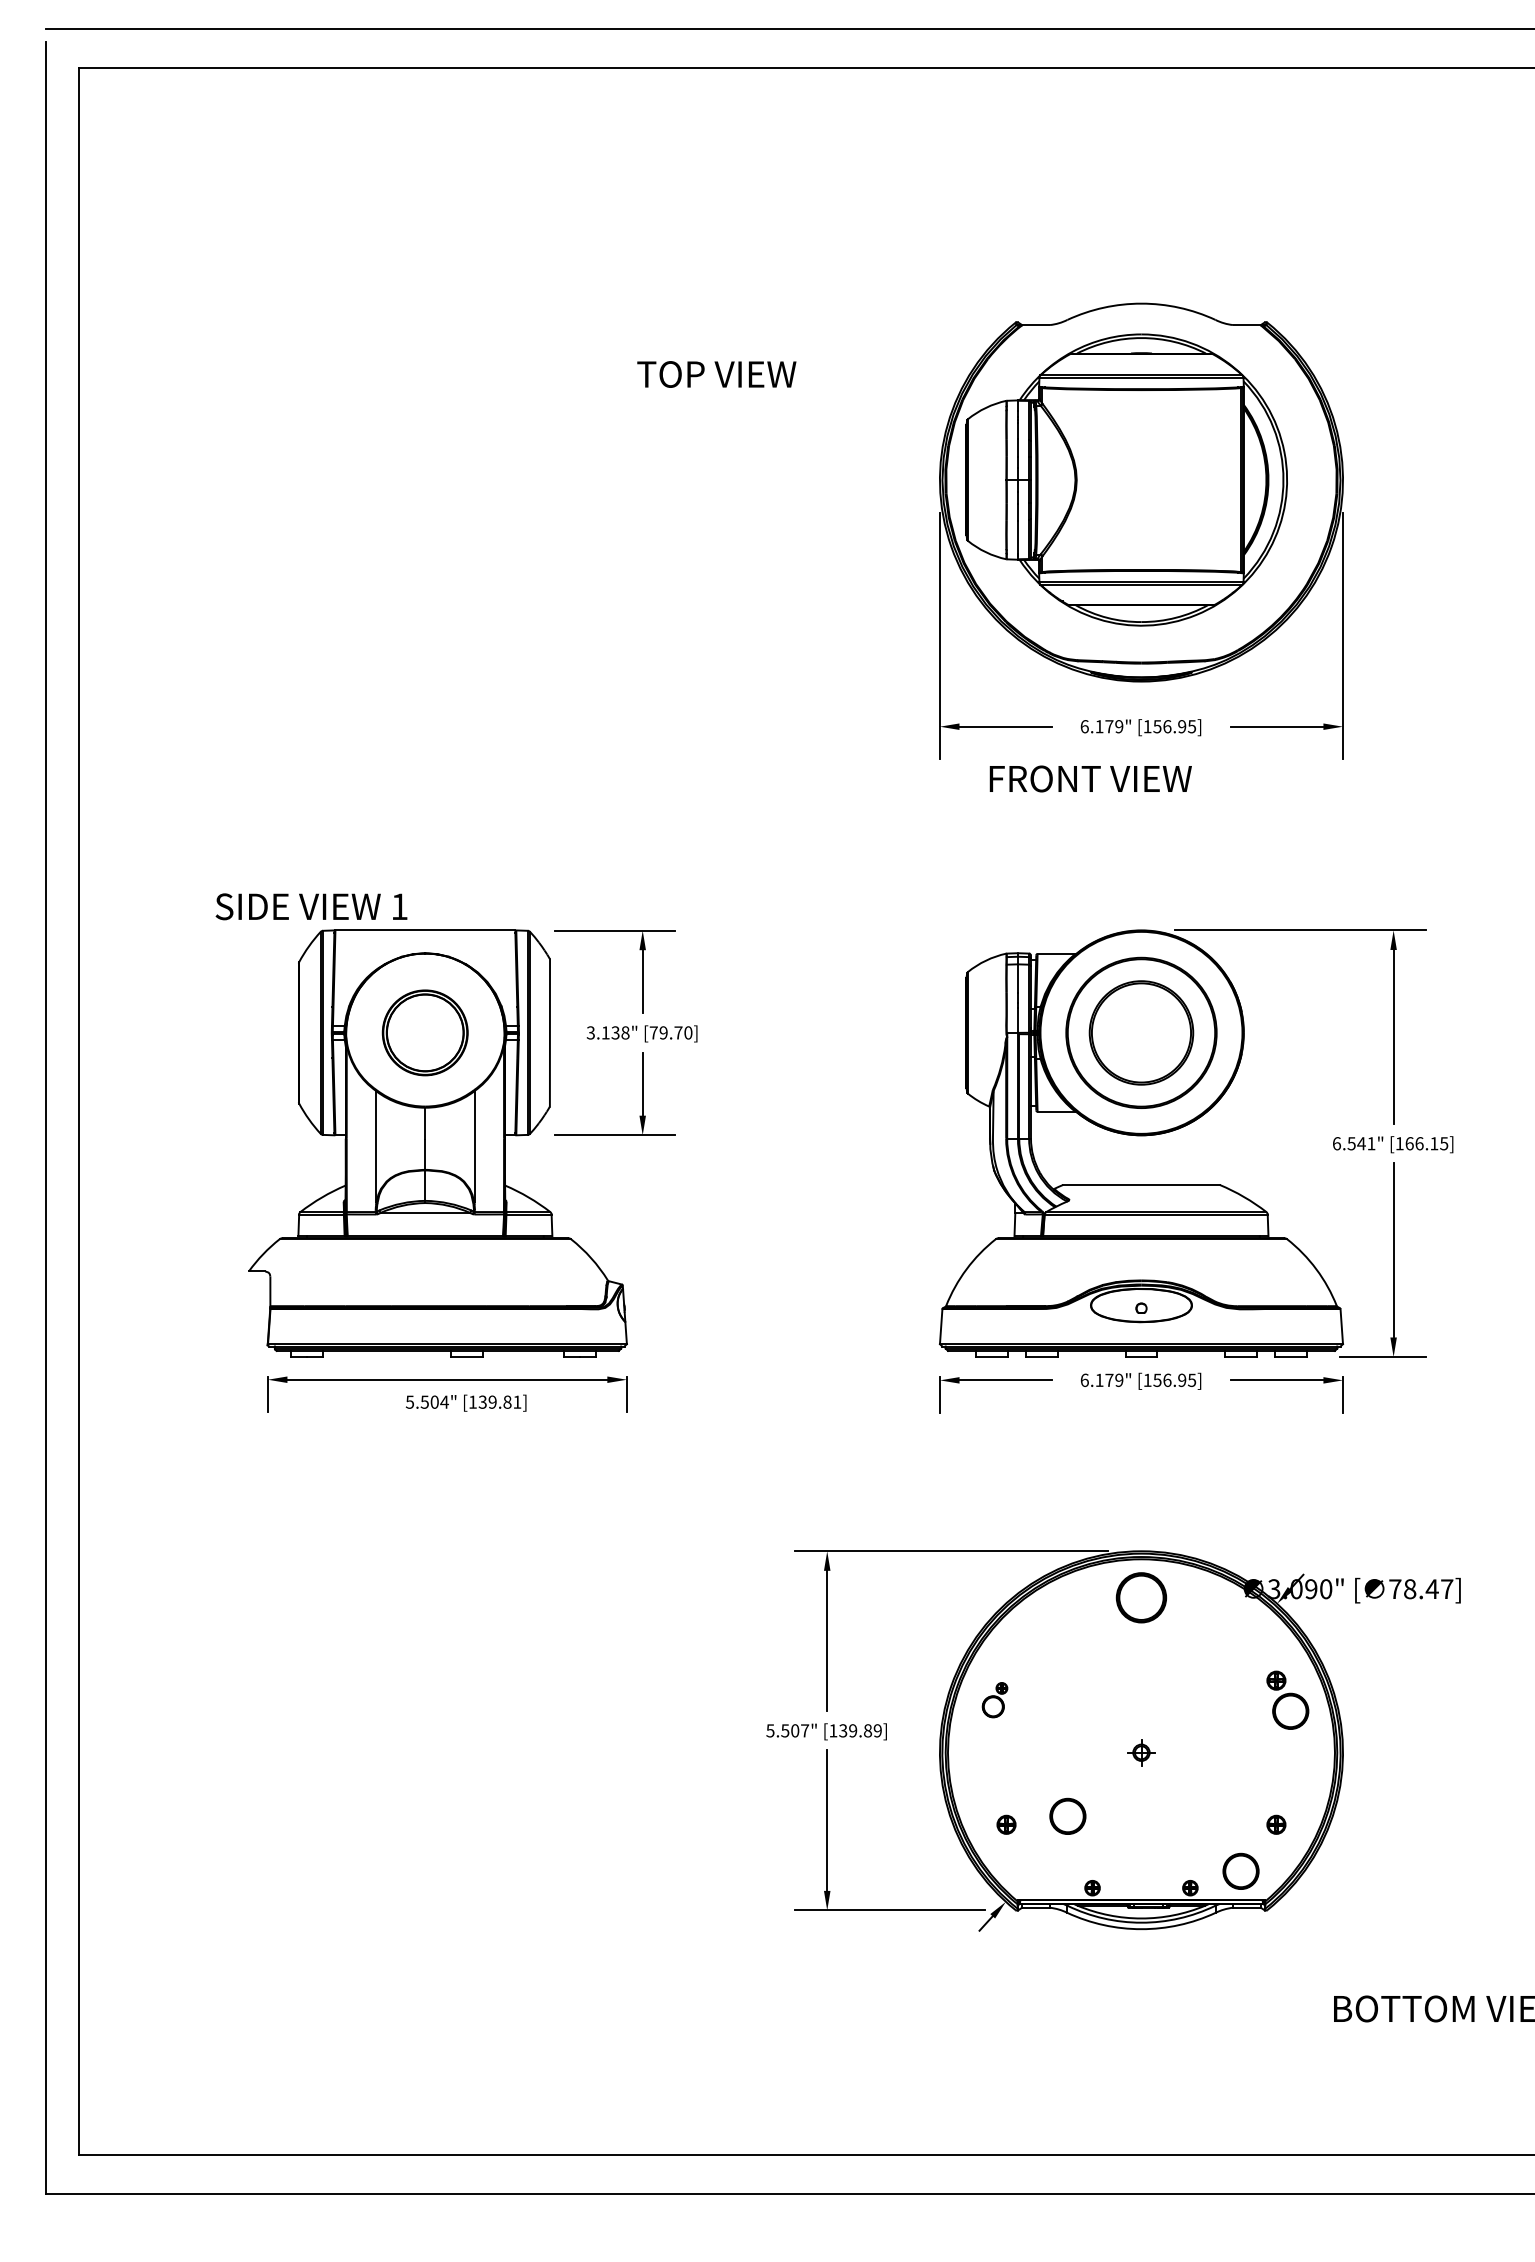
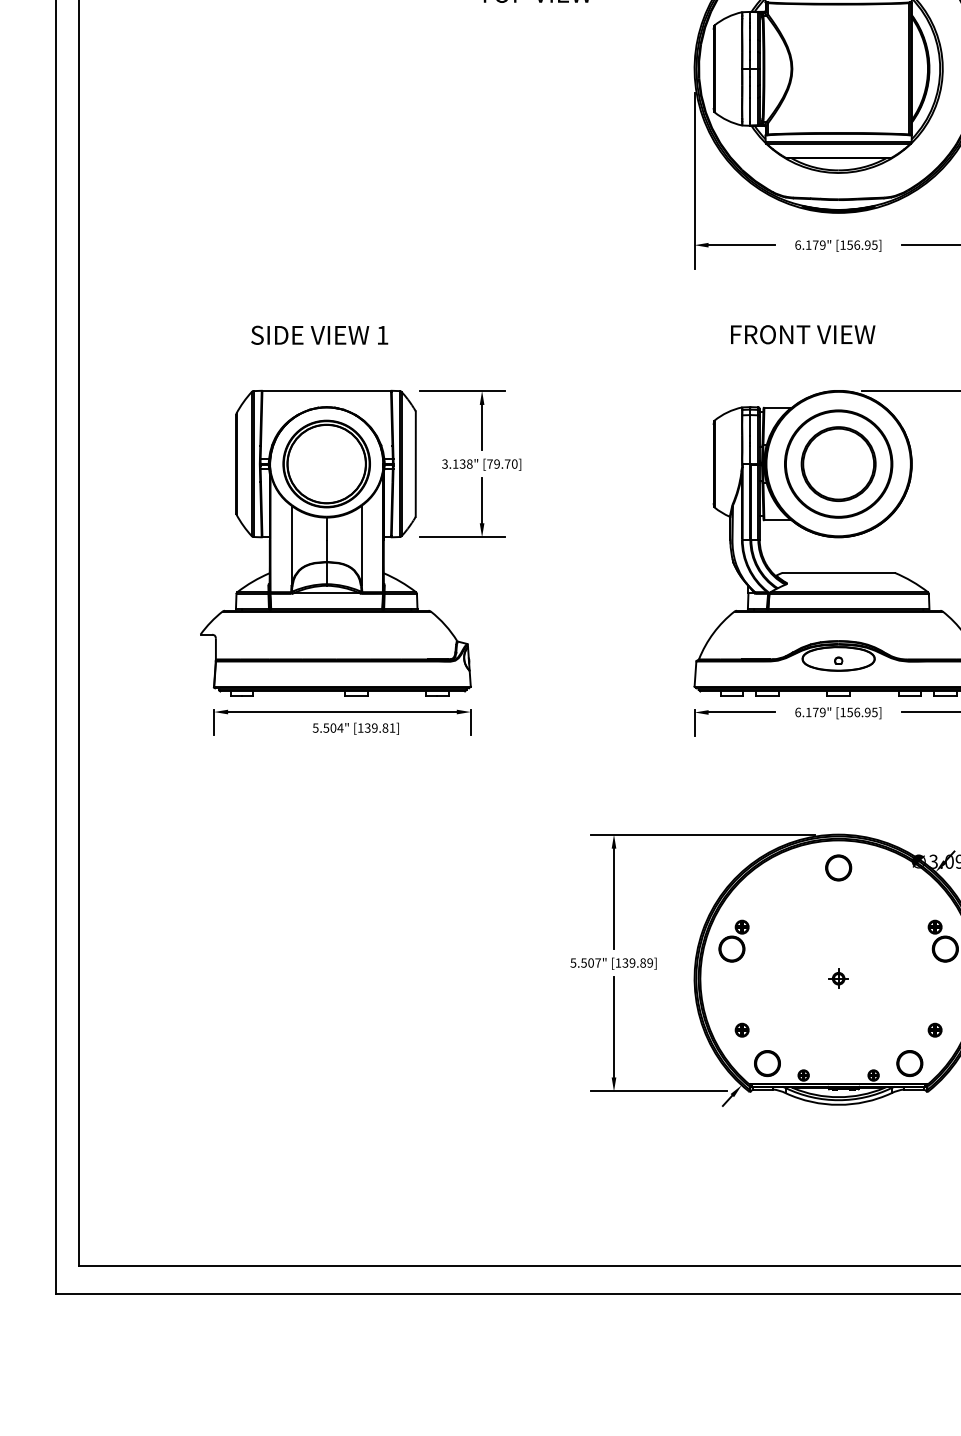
text: (1090, 778) -> (802, 334), moved
text: (311, 906) -> (319, 335), moved
part: (424, 1032) -> (326, 463), size x1.43
part: (1141, 1597) -> (838, 867), size x0.71
part: (994, 1699) -> (733, 940), size x1.67
part: (1067, 1815) -> (767, 1062), moved

